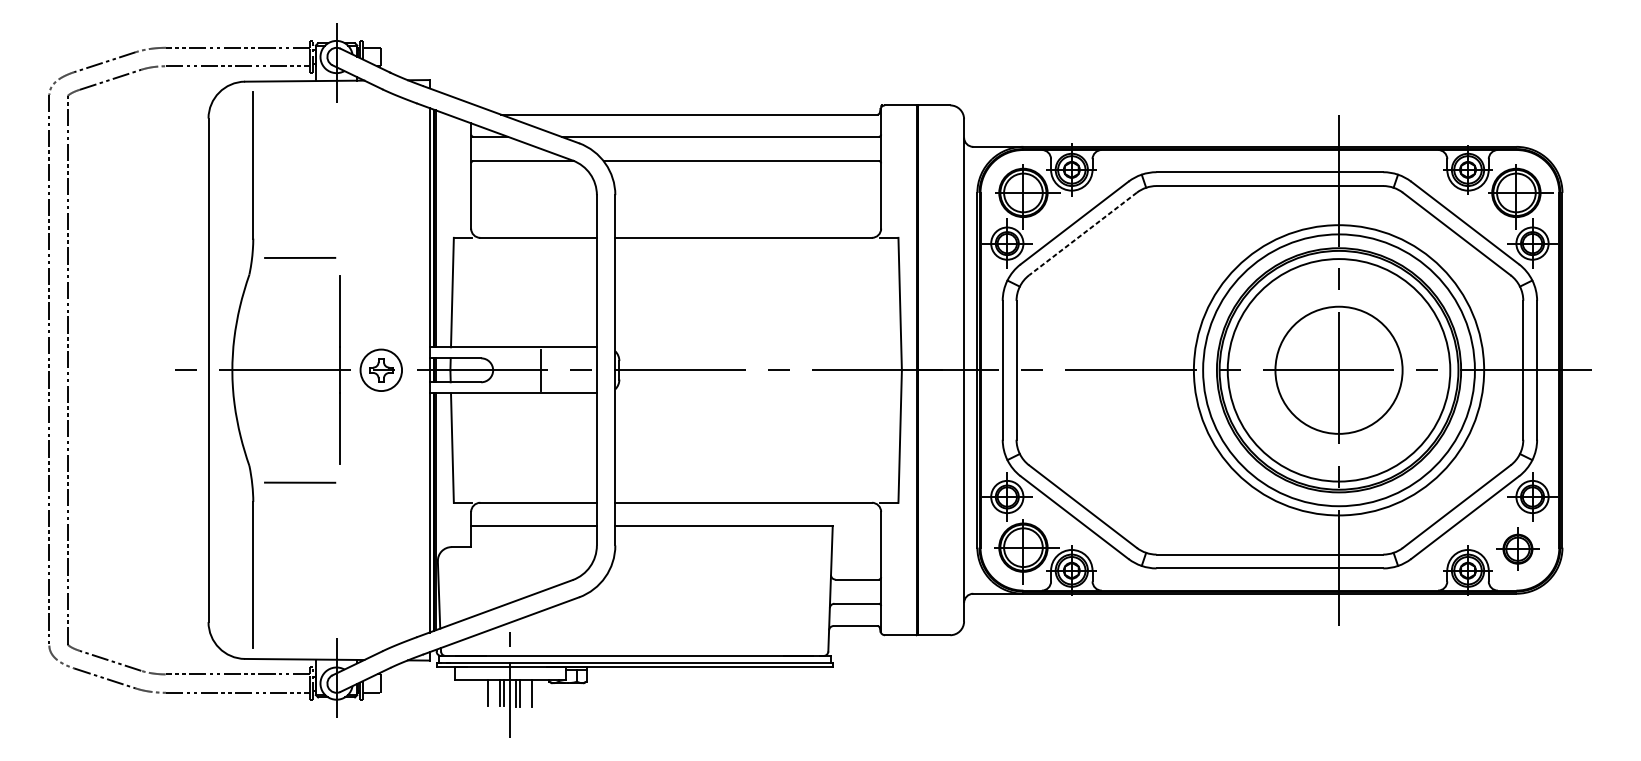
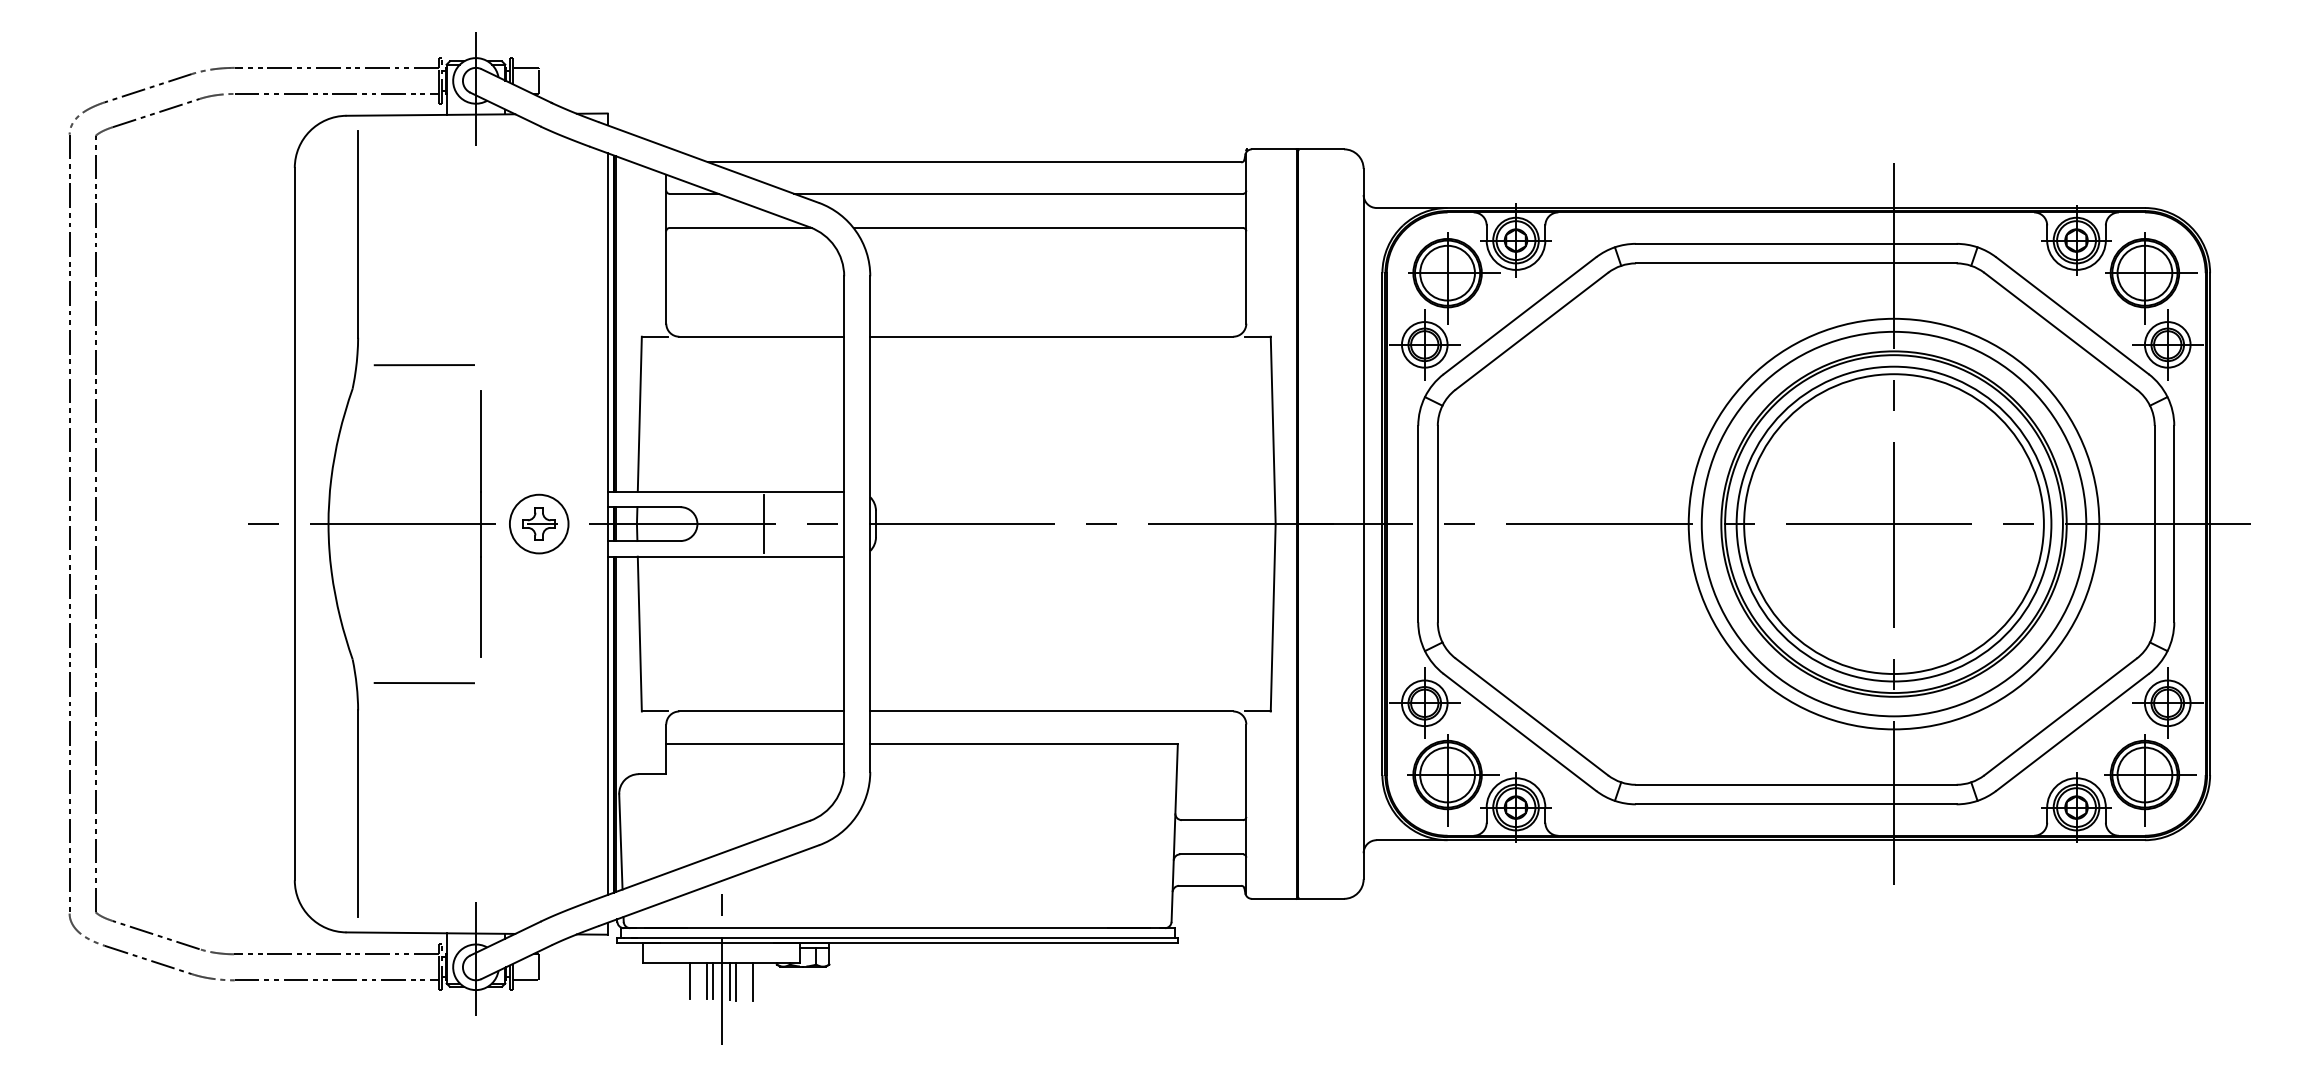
line: (1082, 234) -> (1531, 331), dashed -> solid
circle: (1338, 370) -> (1893, 524), size x1.67
part: (1520, 551) -> (2150, 780), size x1.67

